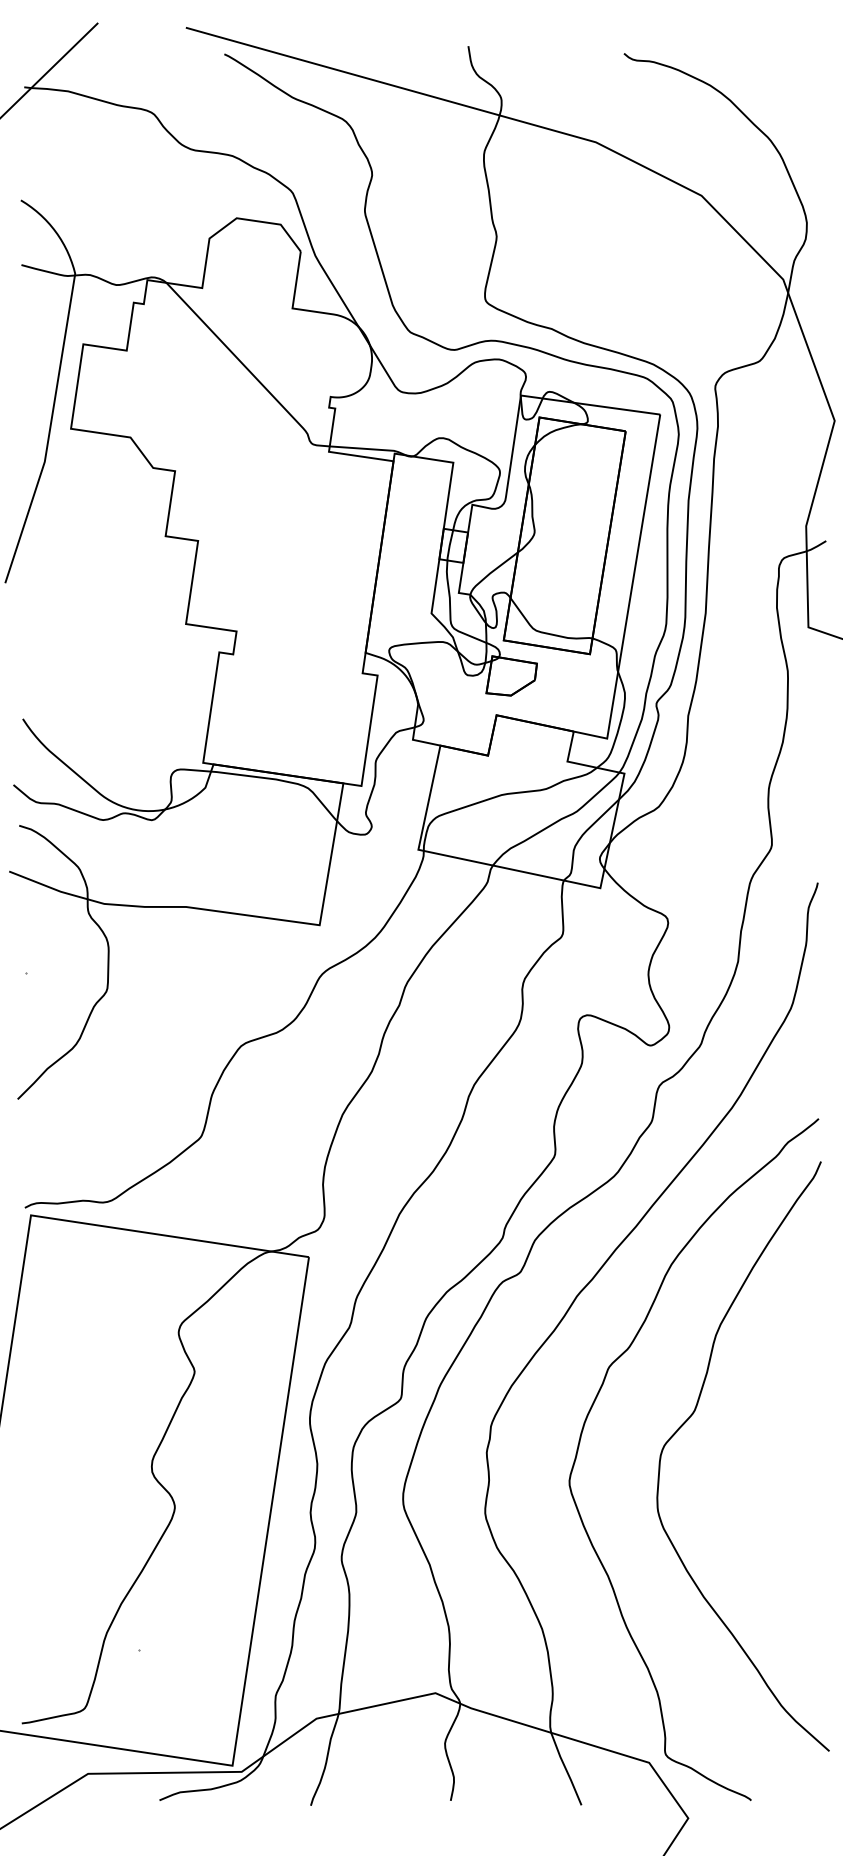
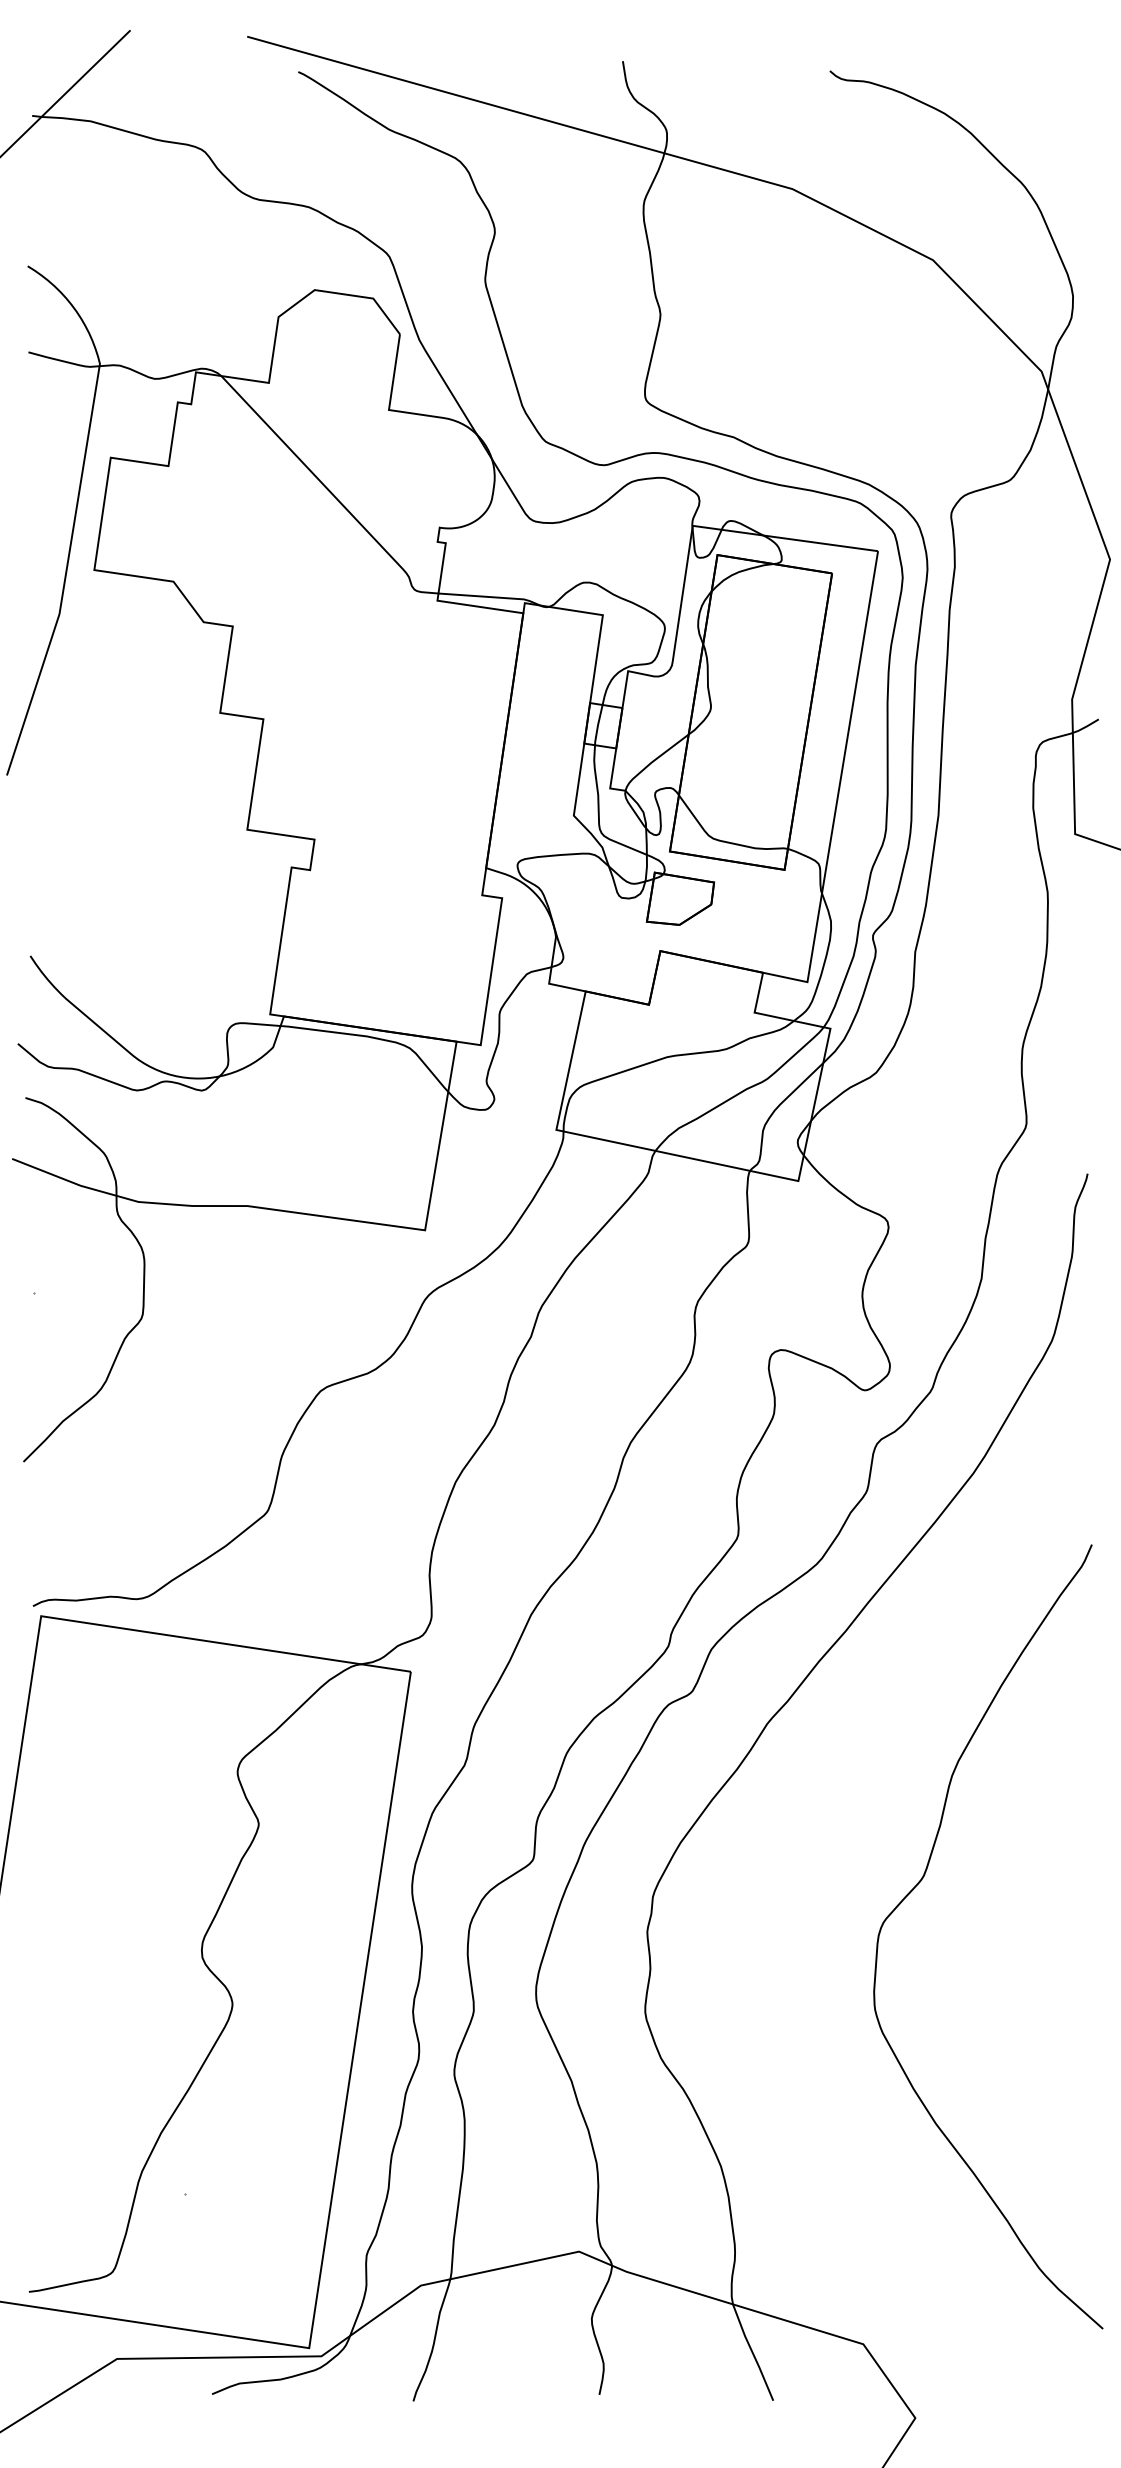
curve: (592, 1408) -> (787, 1872), removed

